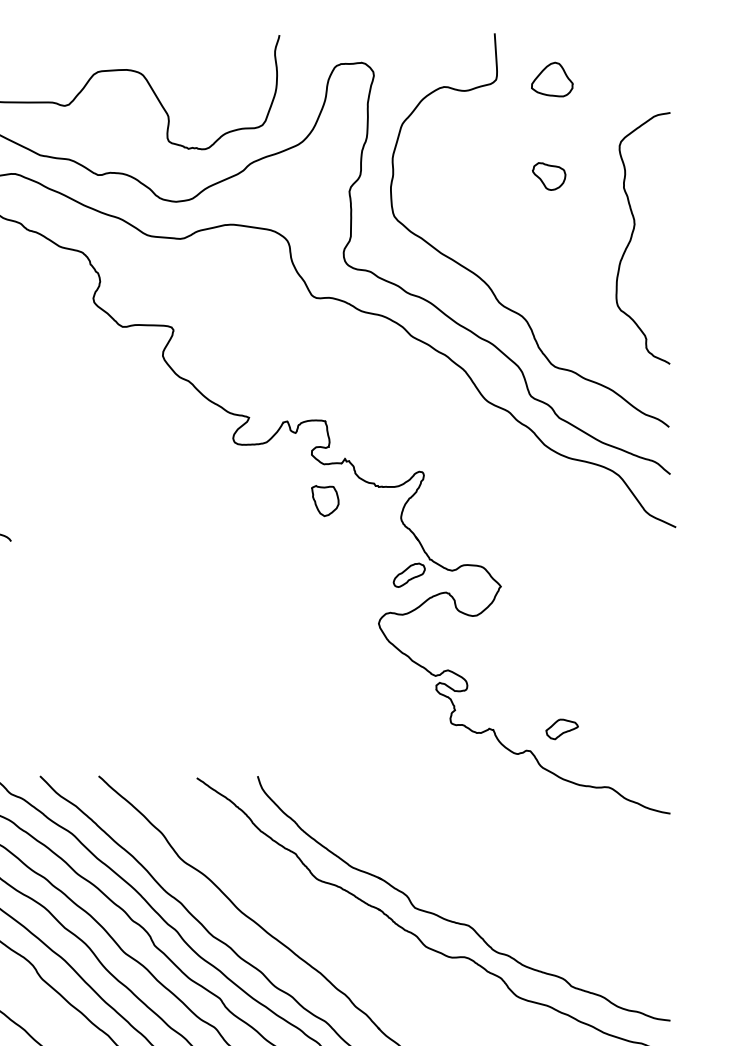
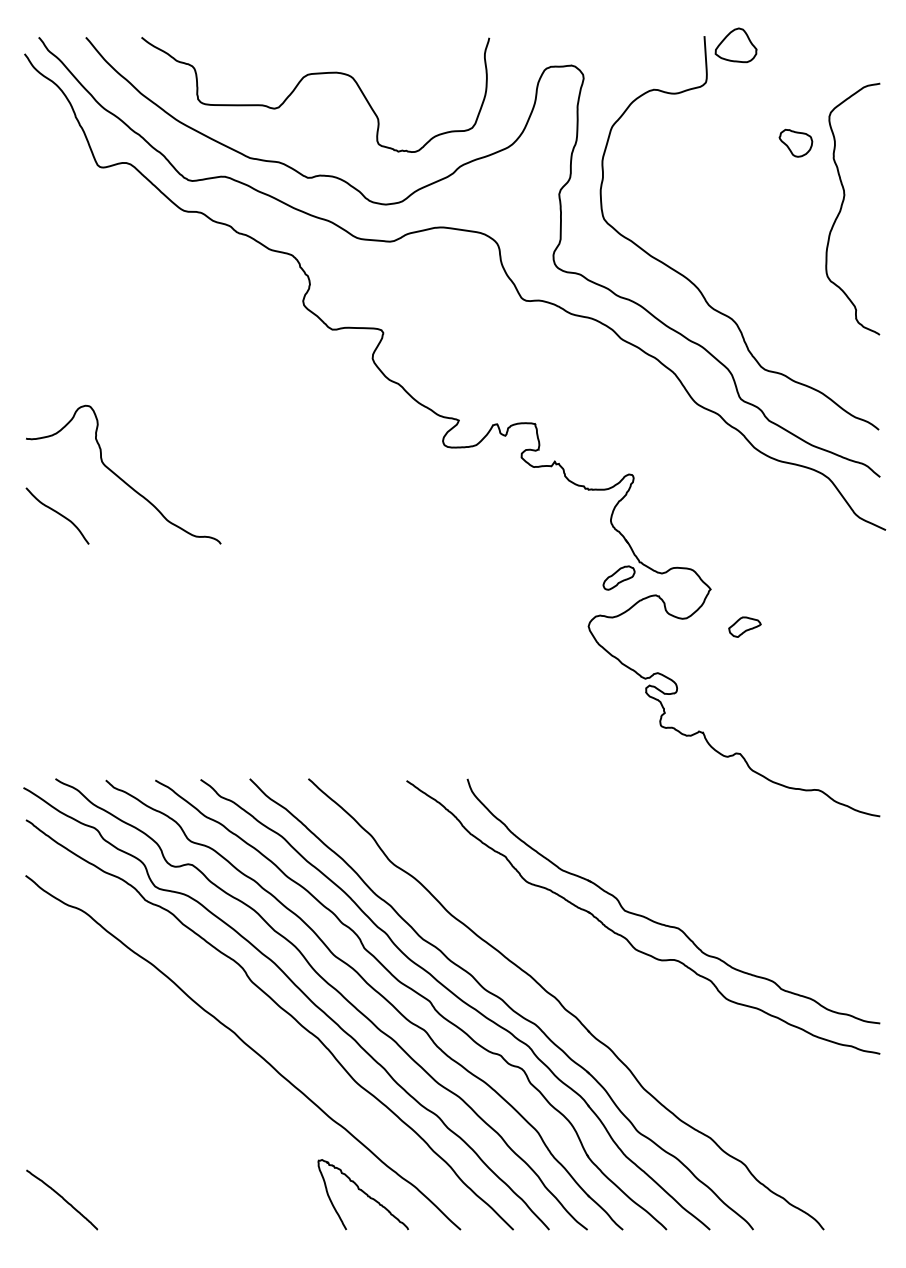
part: (551, 79) -> (735, 45), moved
part: (548, 175) -> (795, 142), moved
curve: (632, 236) -> (842, 207), moved
part: (325, 500) -> (535, 503), removed
part: (561, 728) -> (744, 626), moved

